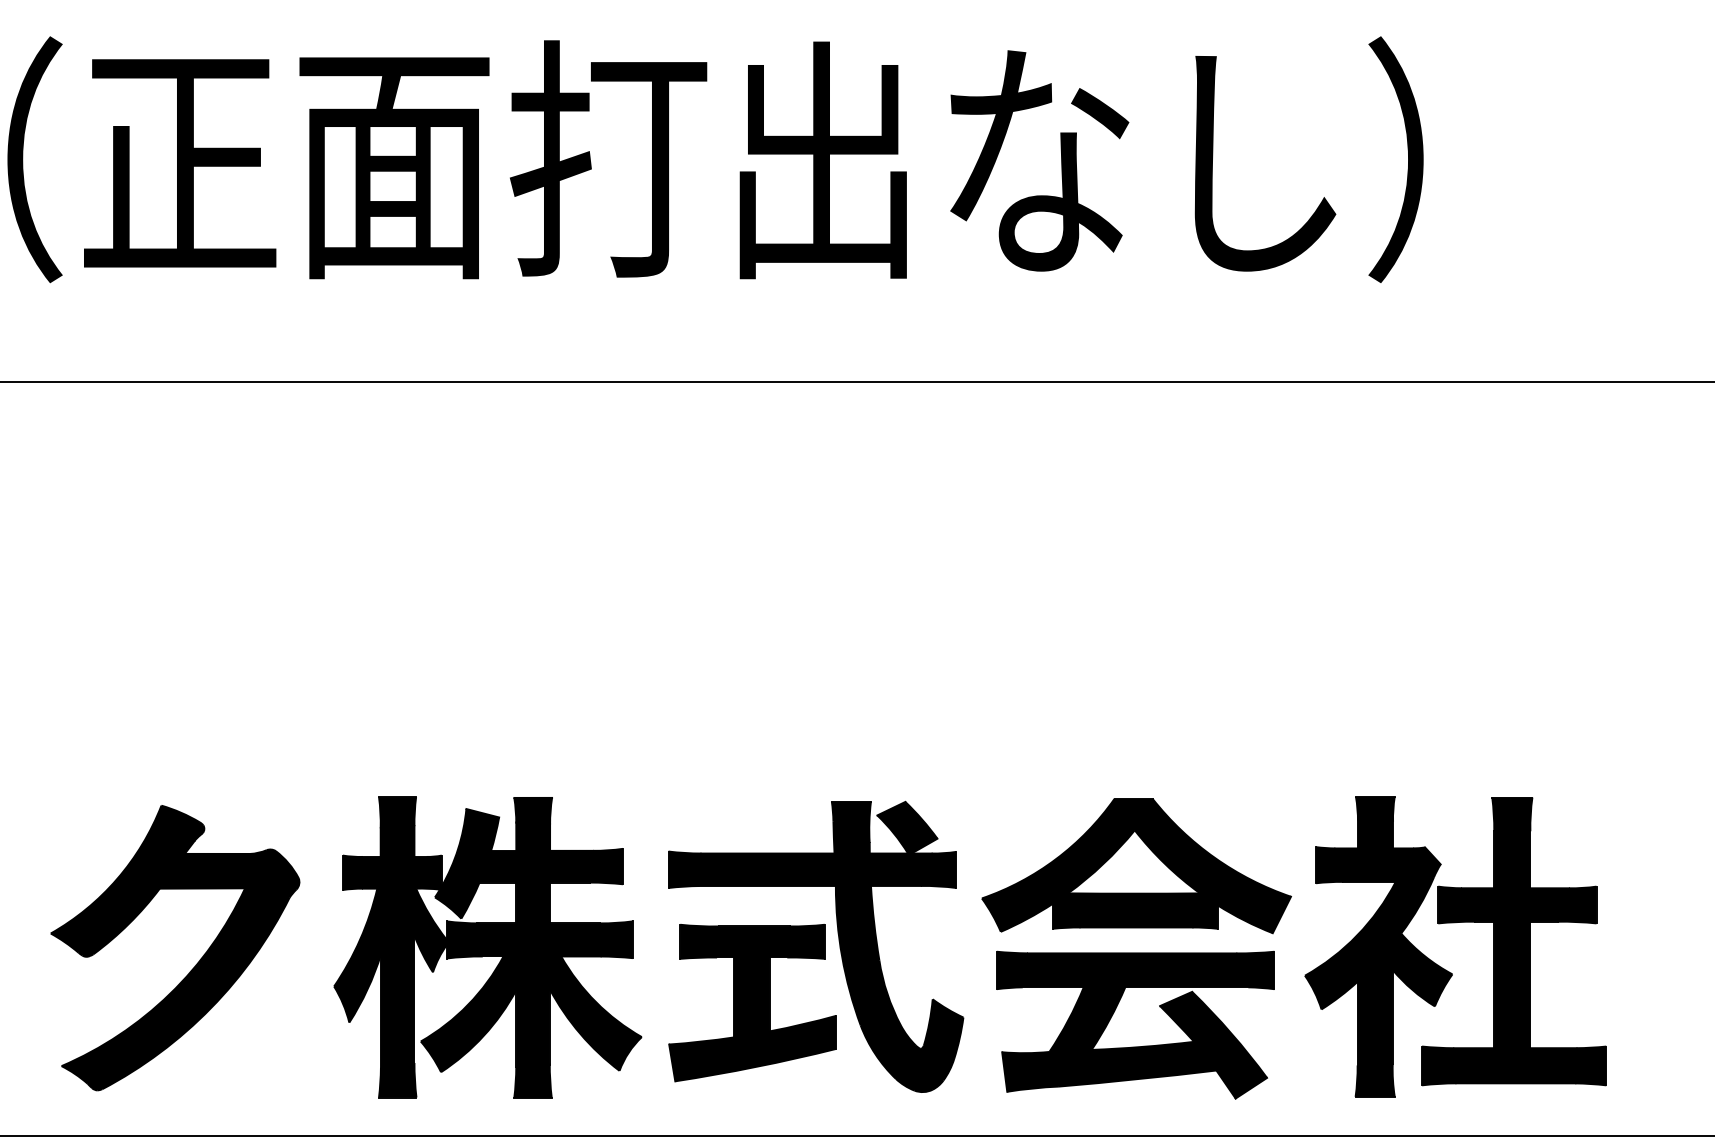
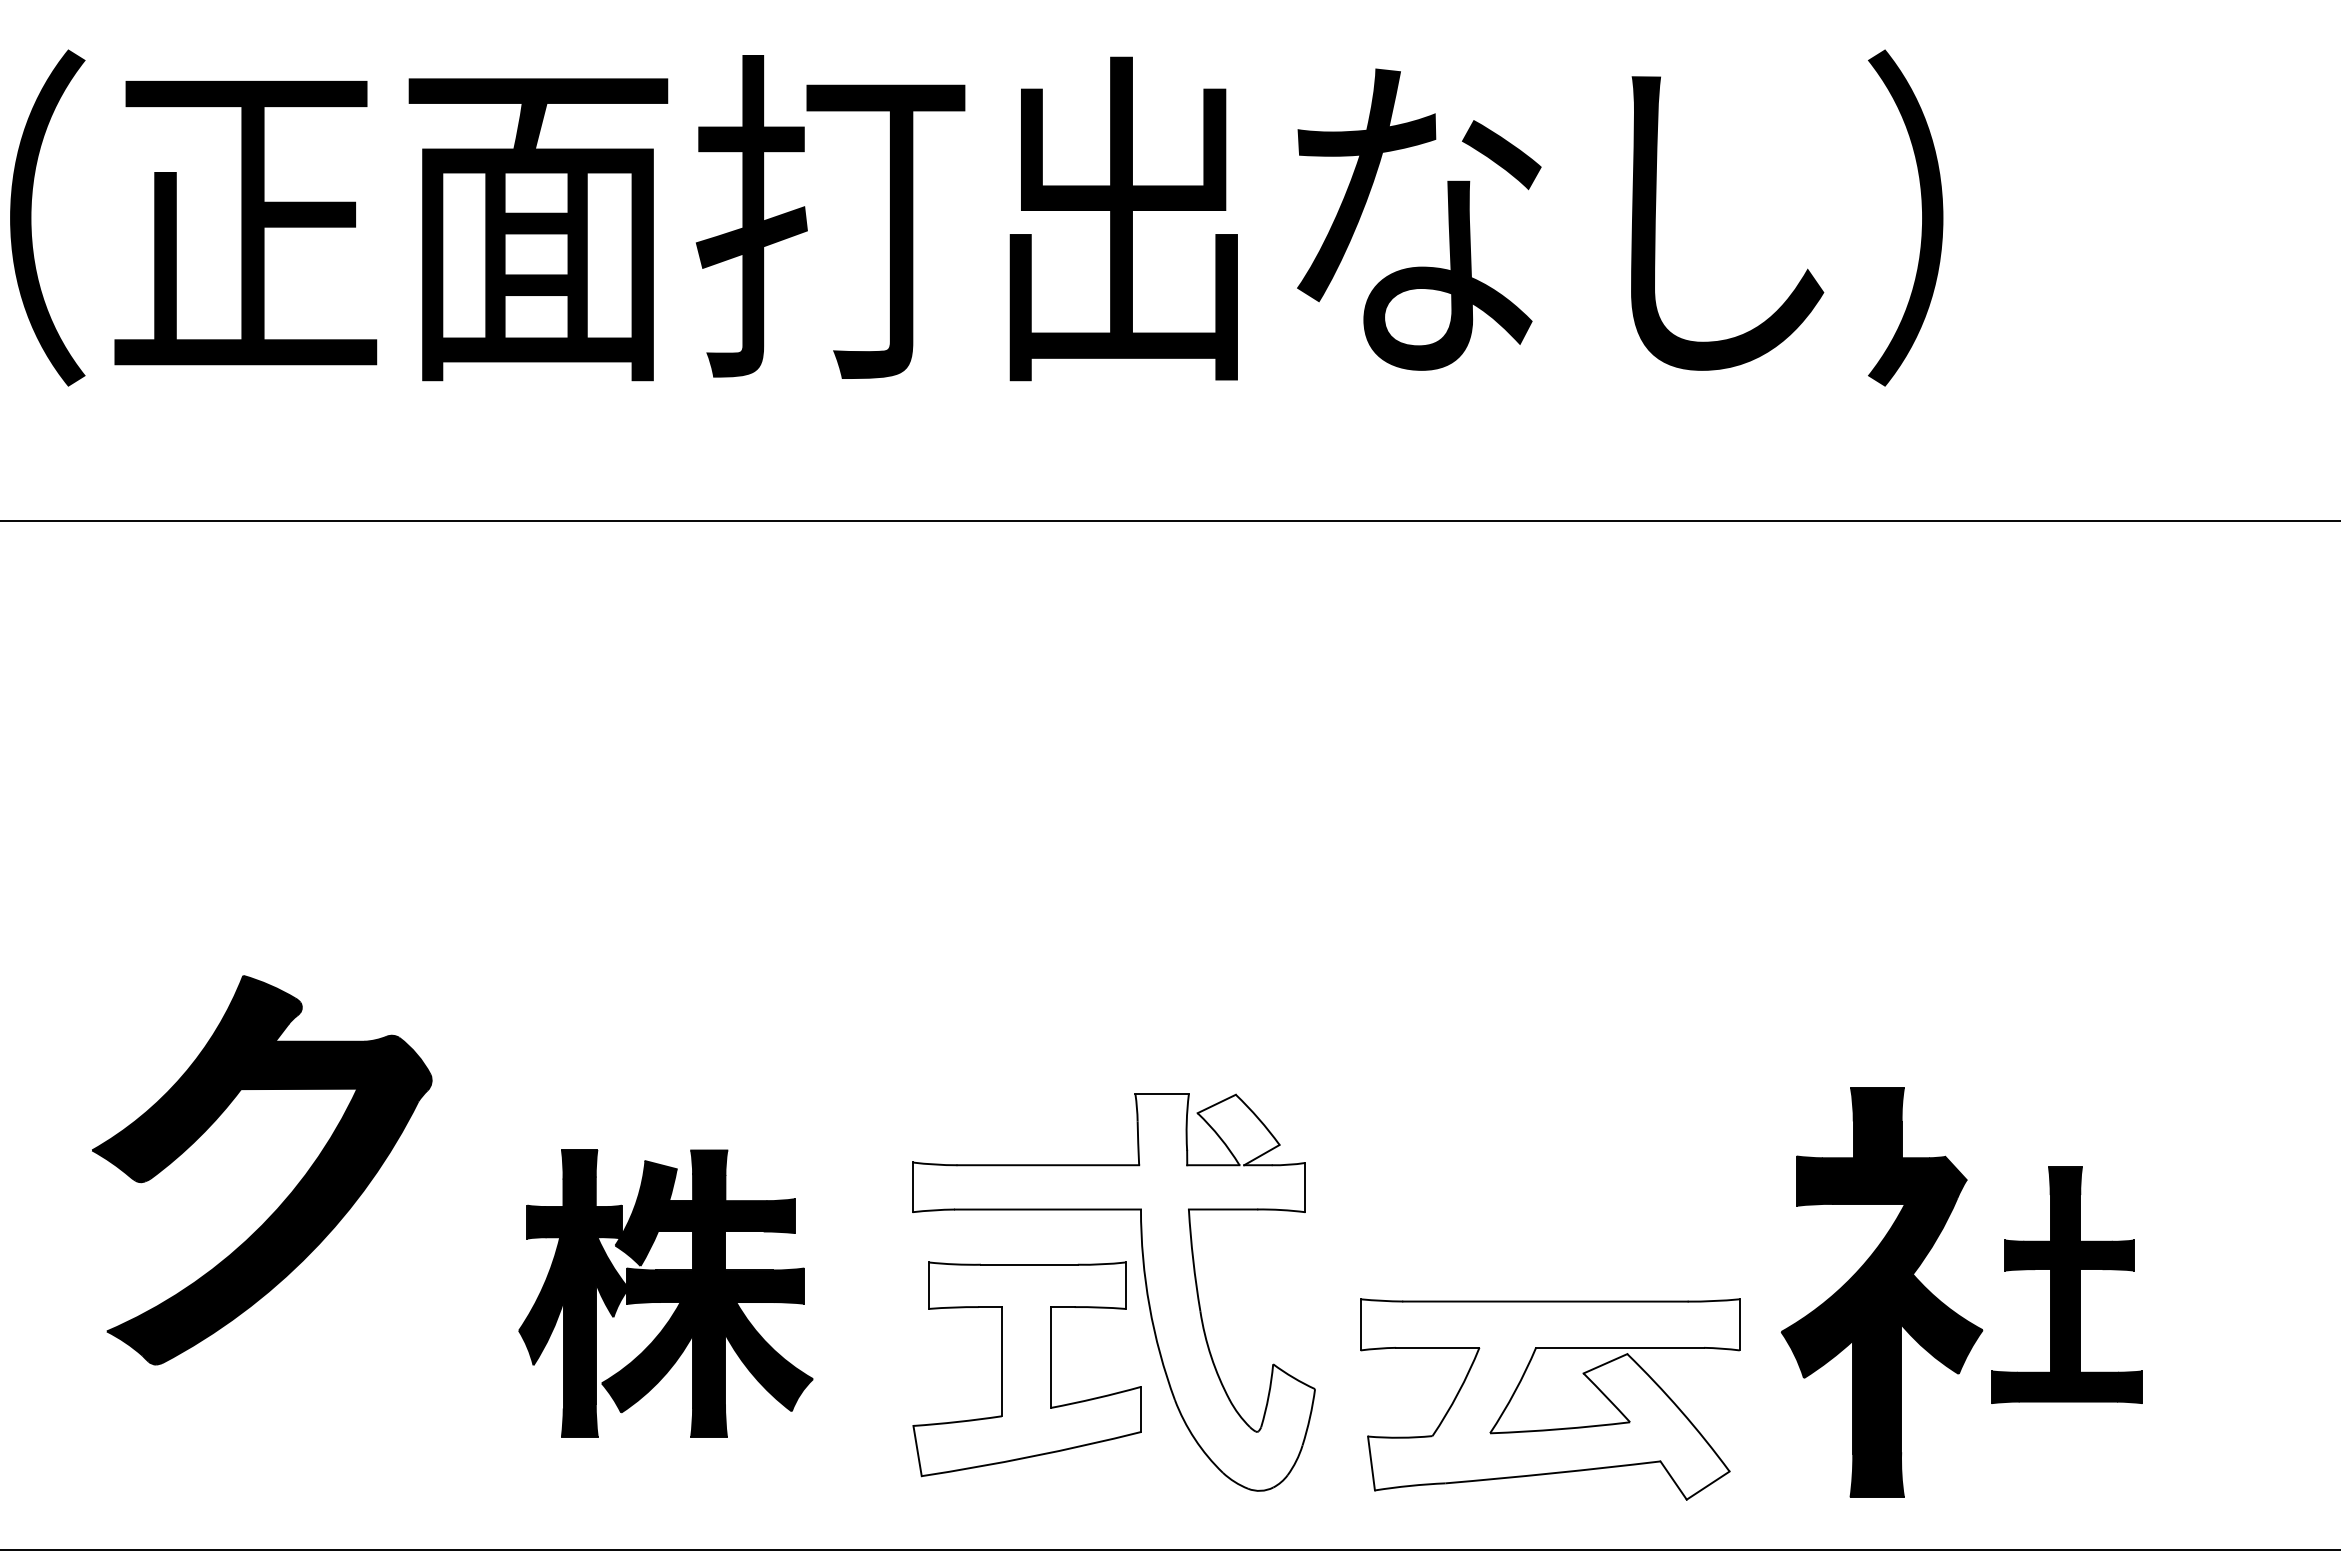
part: (1136, 866) -> (1551, 1182), removed
part: (1513, 941) -> (2066, 1285), size x0.6
fill: (815, 946) -> (1113, 1292), removed
part: (487, 947) -> (665, 1293), size x0.7
part: (196, 964) -> (290, 1192), moved
fill: (752, 1003) -> (1027, 1369), removed
fill: (1135, 1025) -> (1549, 1399), removed

